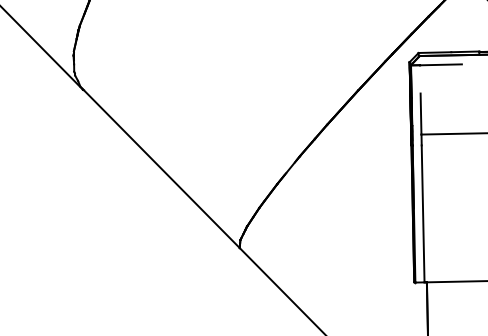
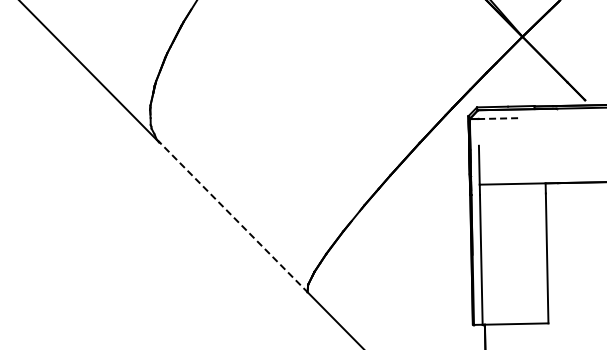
line: (441, 64) -> (498, 118), solid -> dashed
line: (160, 168) -> (232, 216), solid -> dashed

